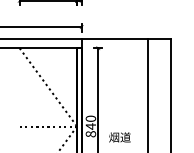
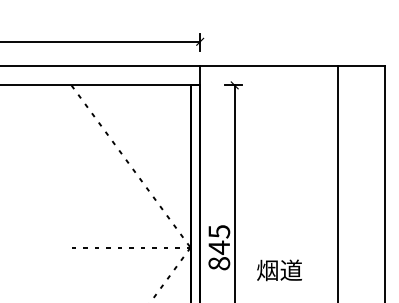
text: (90, 118) -> (218, 231), 840 -> 845

